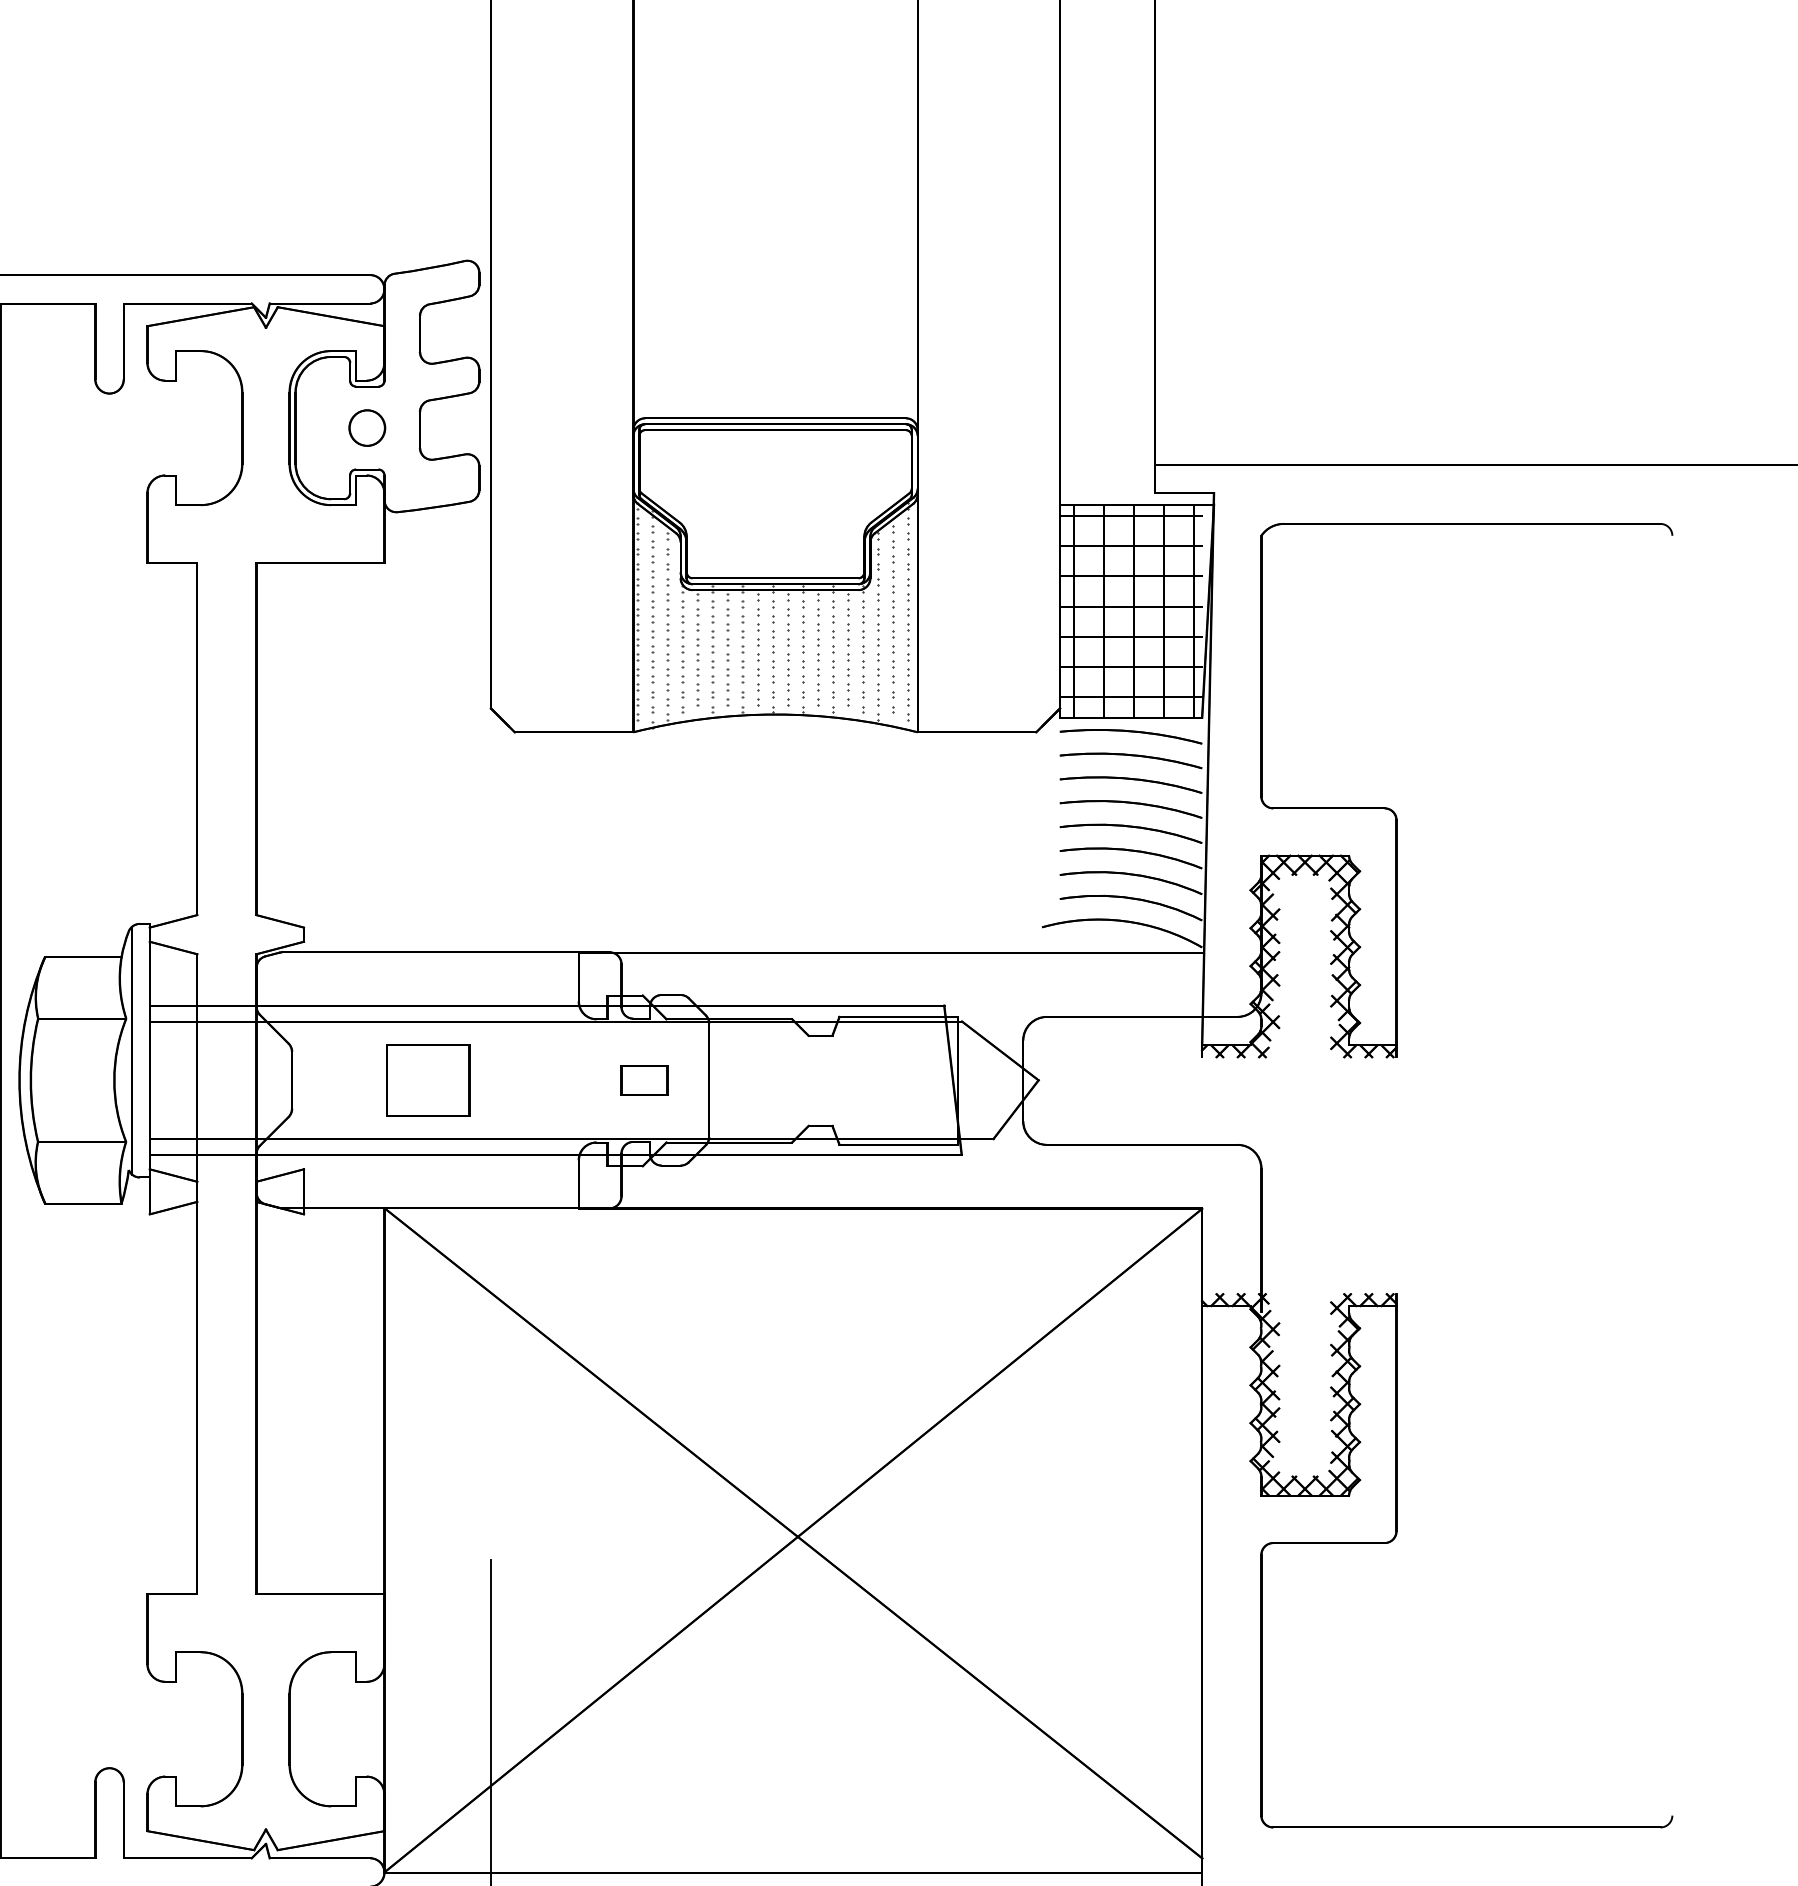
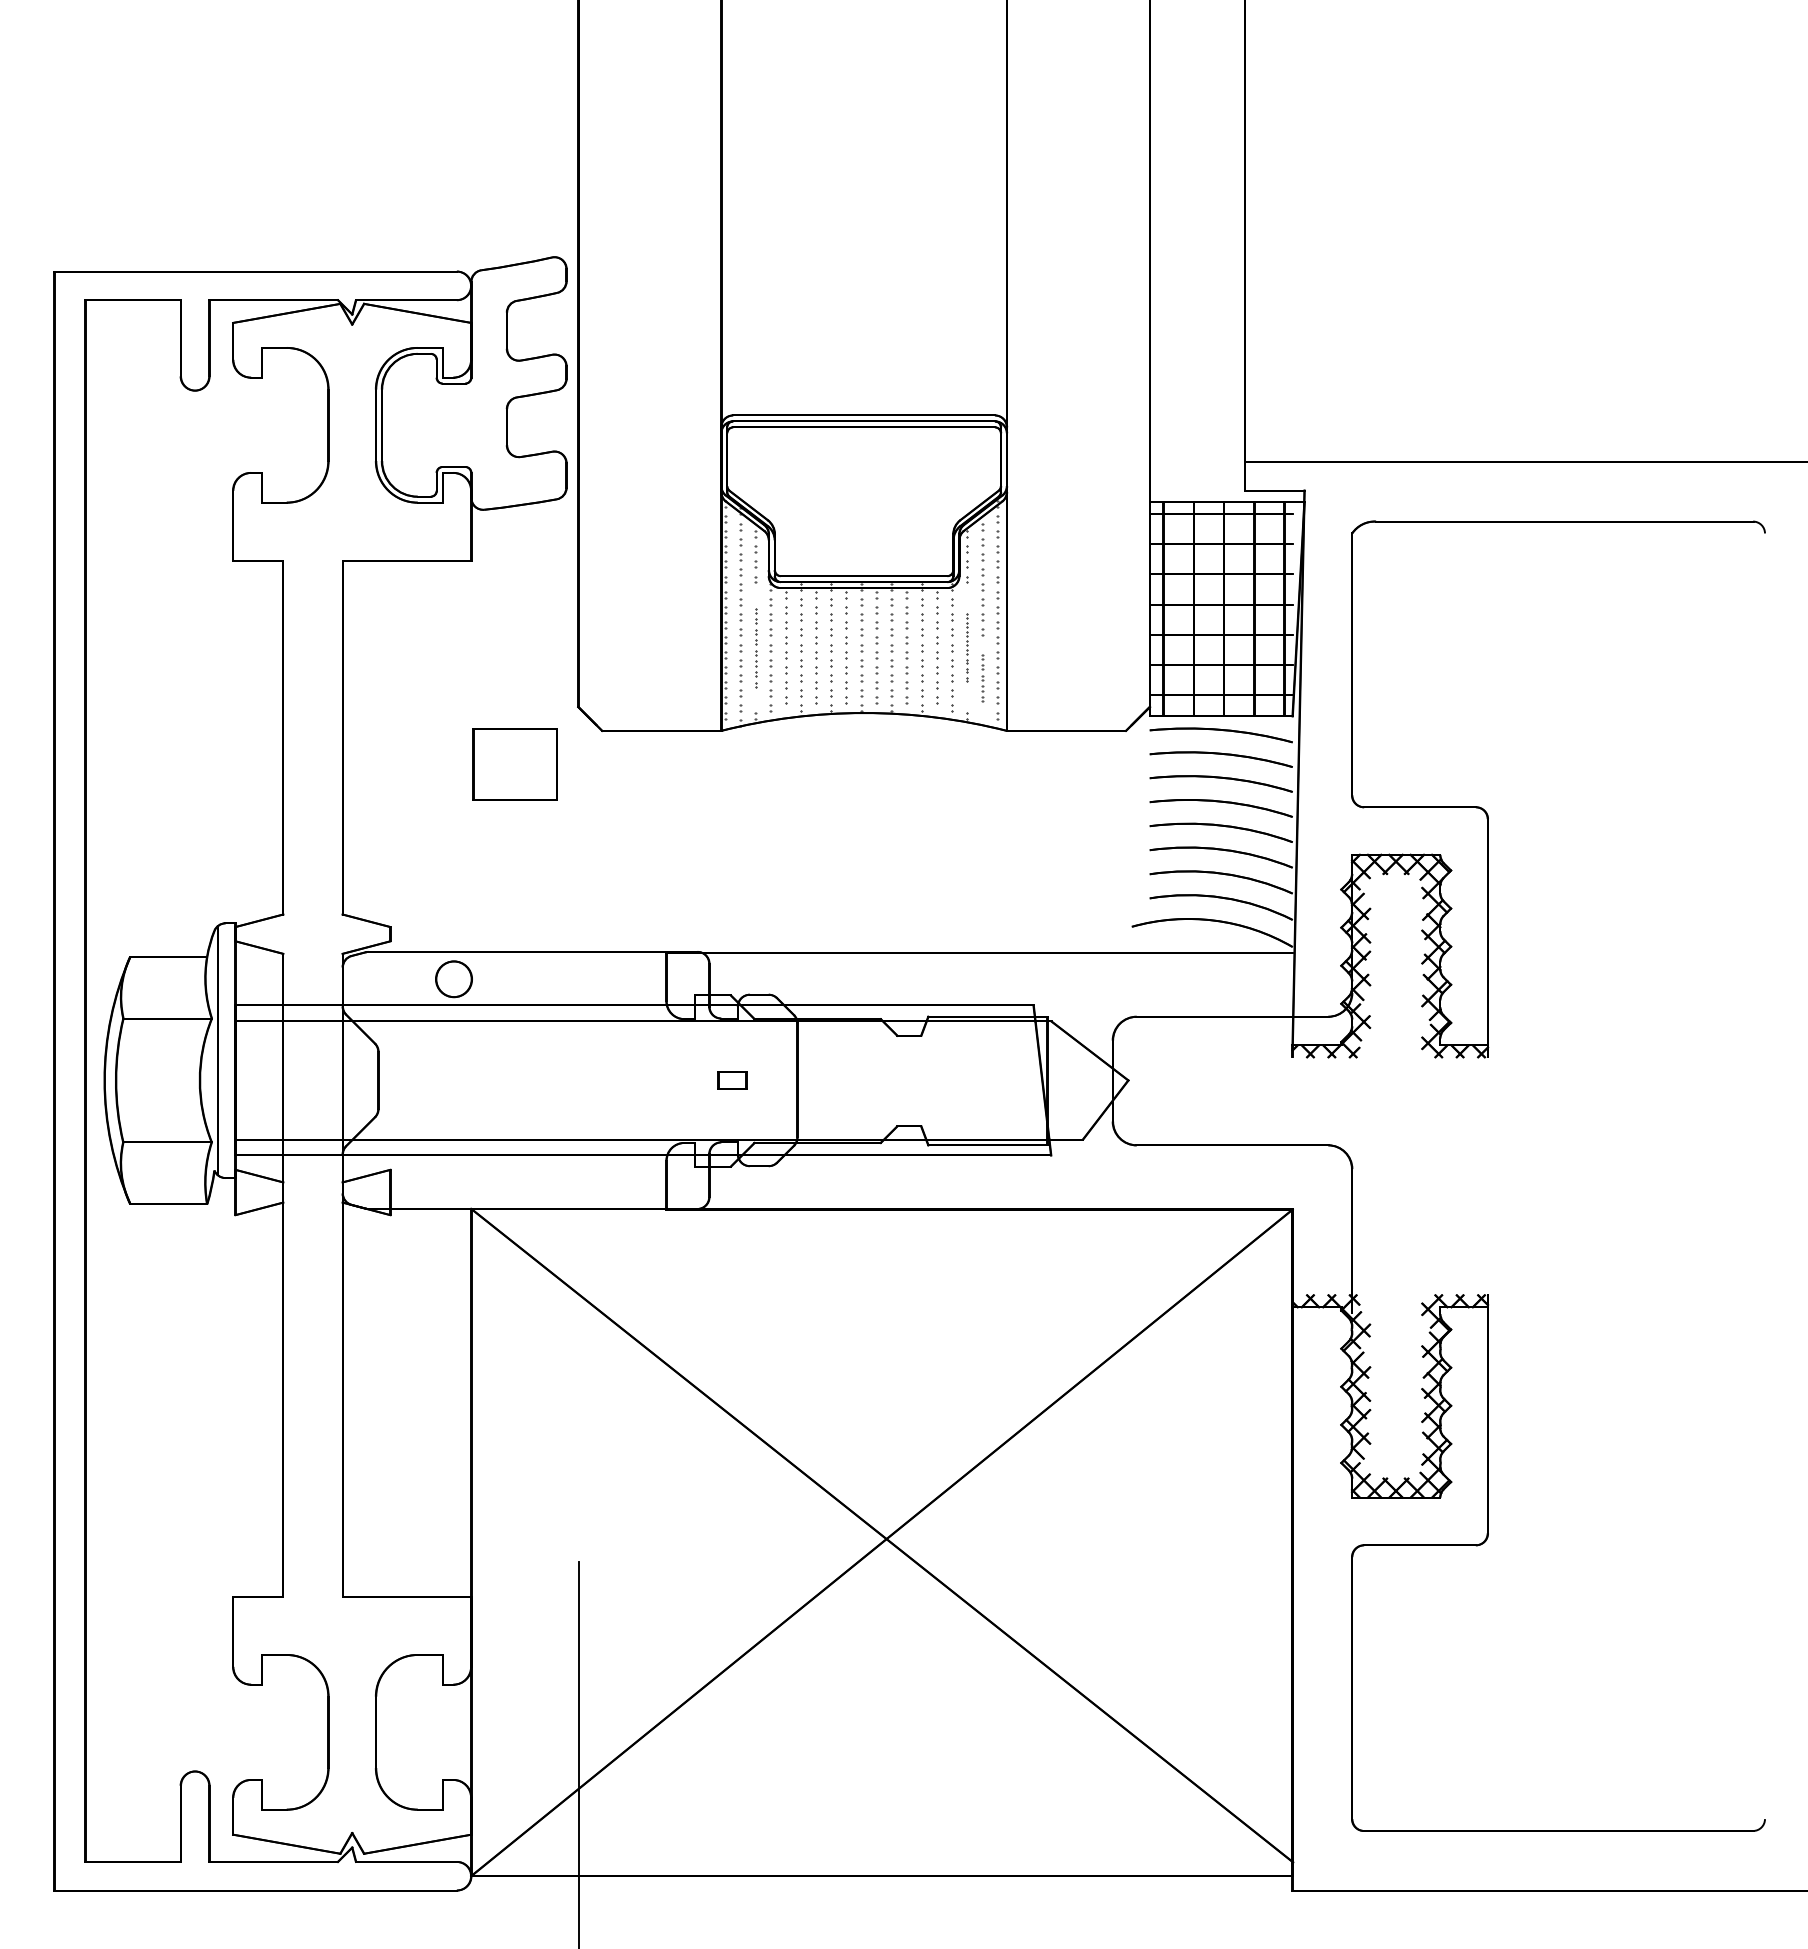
part: (366, 428) -> (453, 979), moved
part: (667, 649) -> (755, 647), size x0.7
part: (878, 649) -> (967, 647), size x0.6
part: (893, 680) -> (982, 678), size x0.7
part: (427, 1080) -> (514, 764), moved
part: (644, 1080) -> (732, 1080), size x0.6

